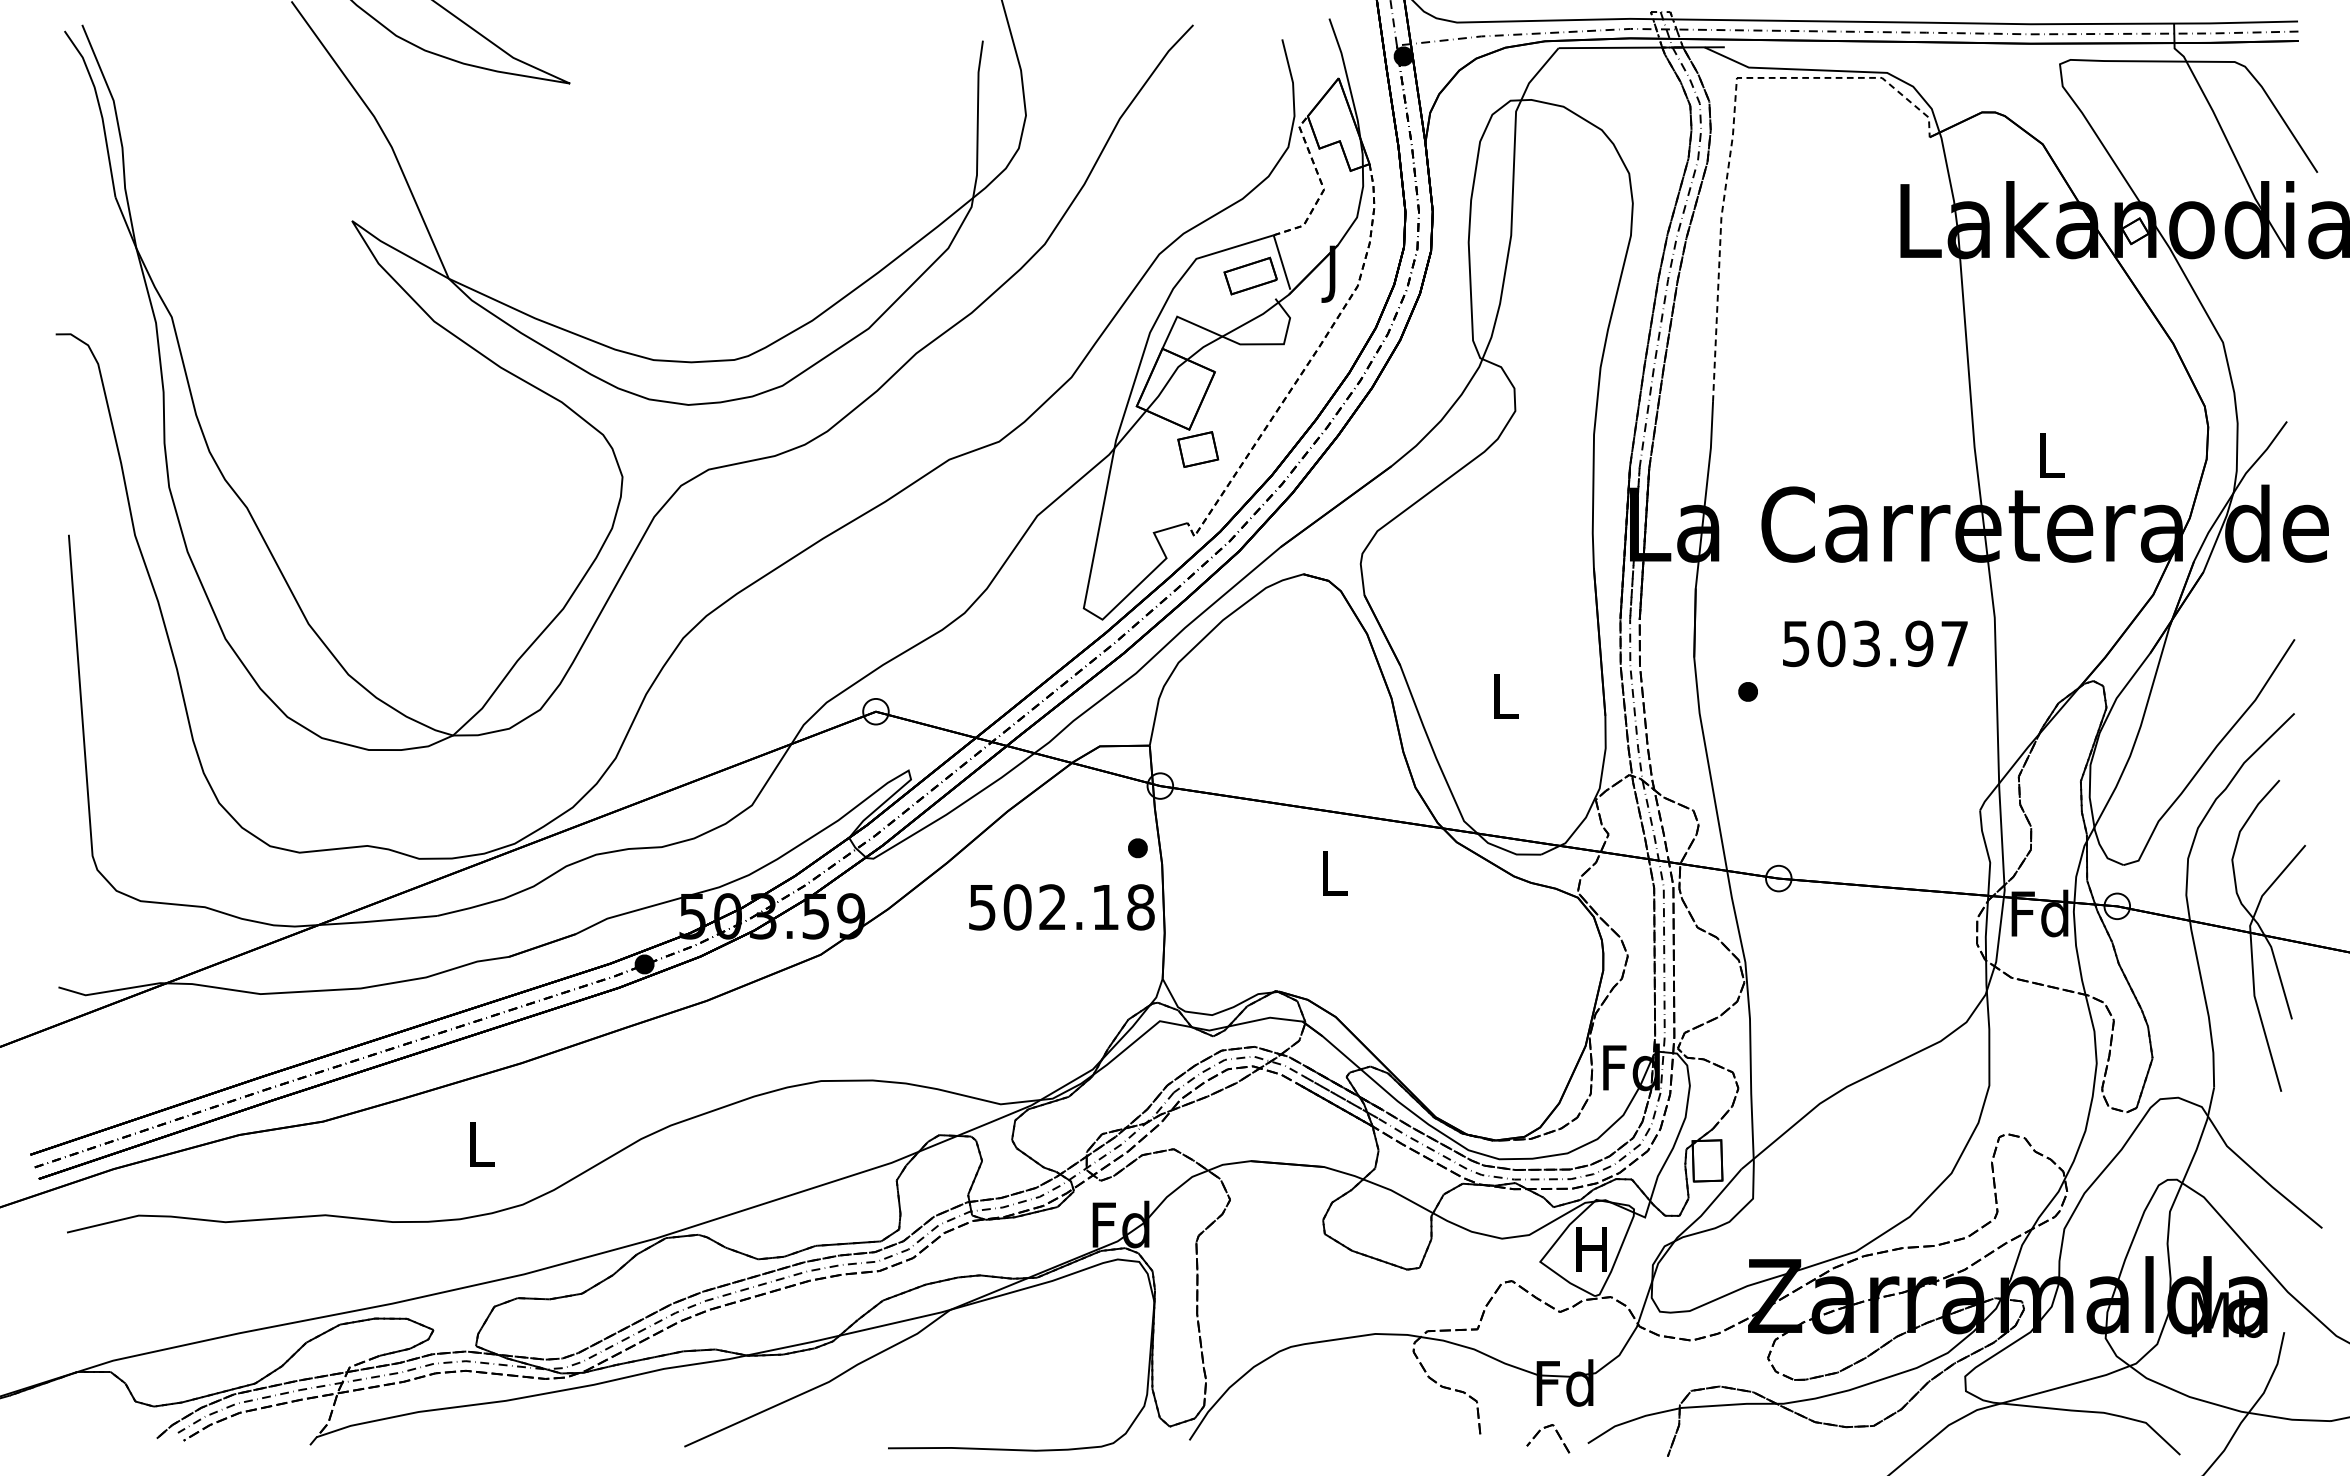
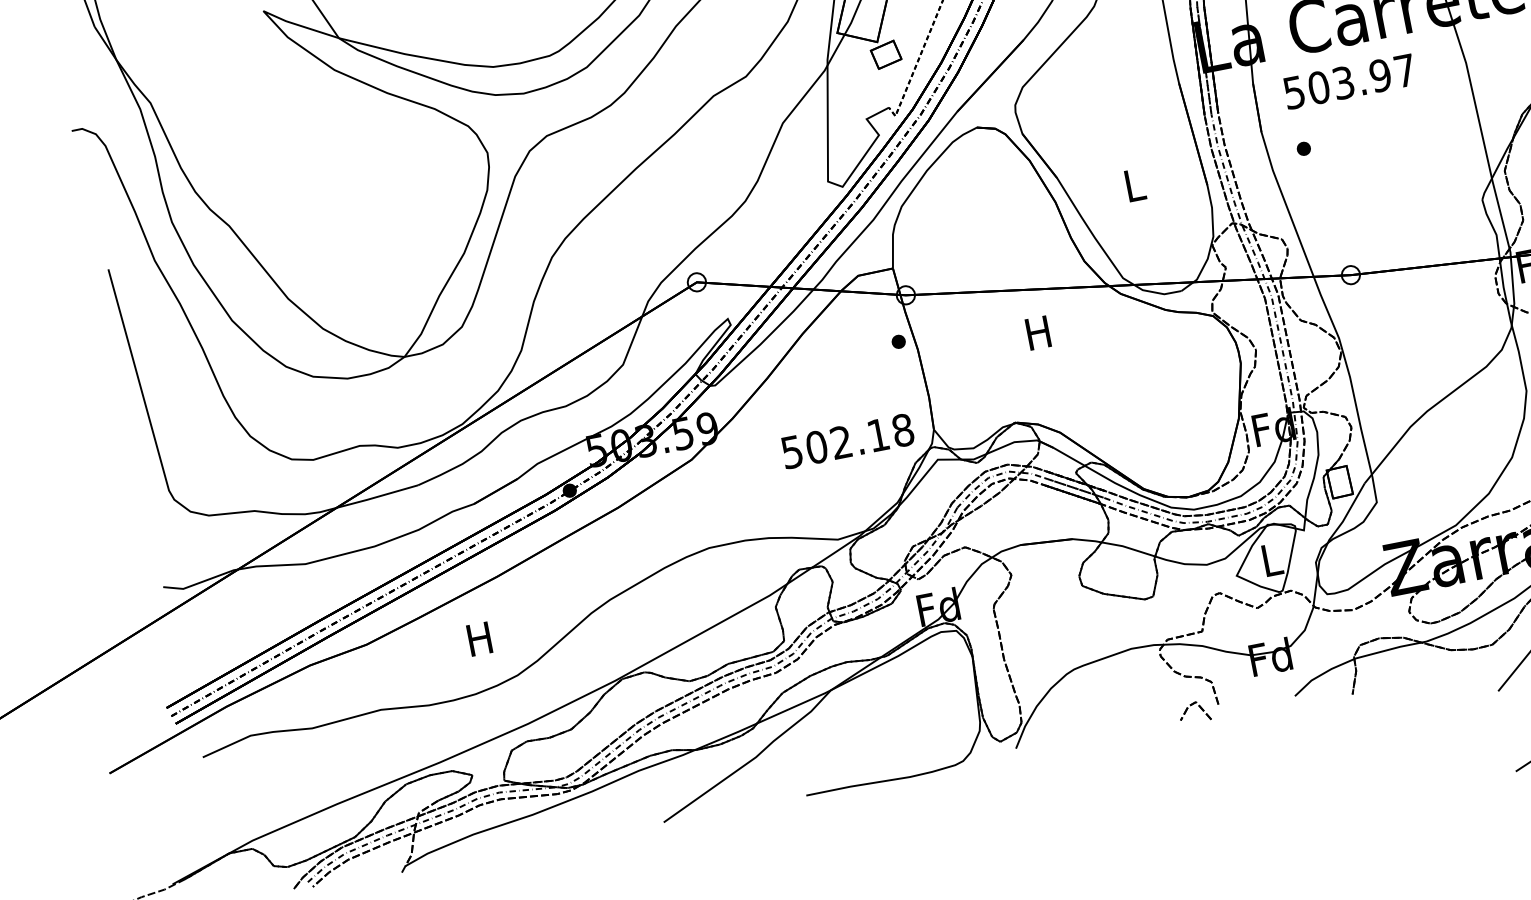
text: (1875, 643) -> (1349, 81), moved
text: (1332, 873) -> (1038, 332), L -> H
text: (1061, 907) -> (847, 441), moved
text: (480, 1144) -> (479, 639), L -> H
text: (1591, 1249) -> (1270, 560), H -> L
part: (1556, 1433) -> (1199, 707), moved

